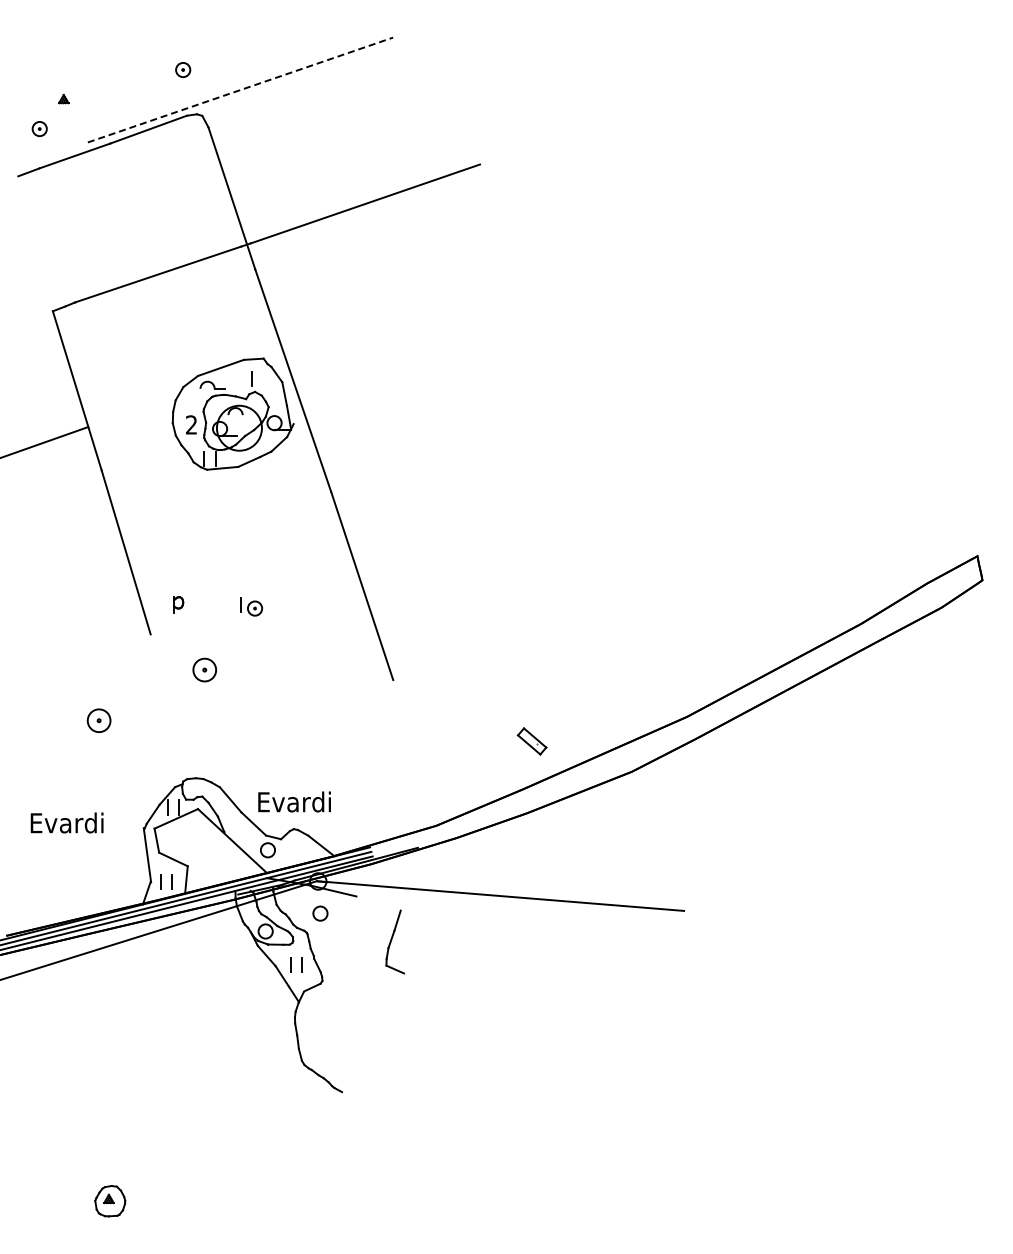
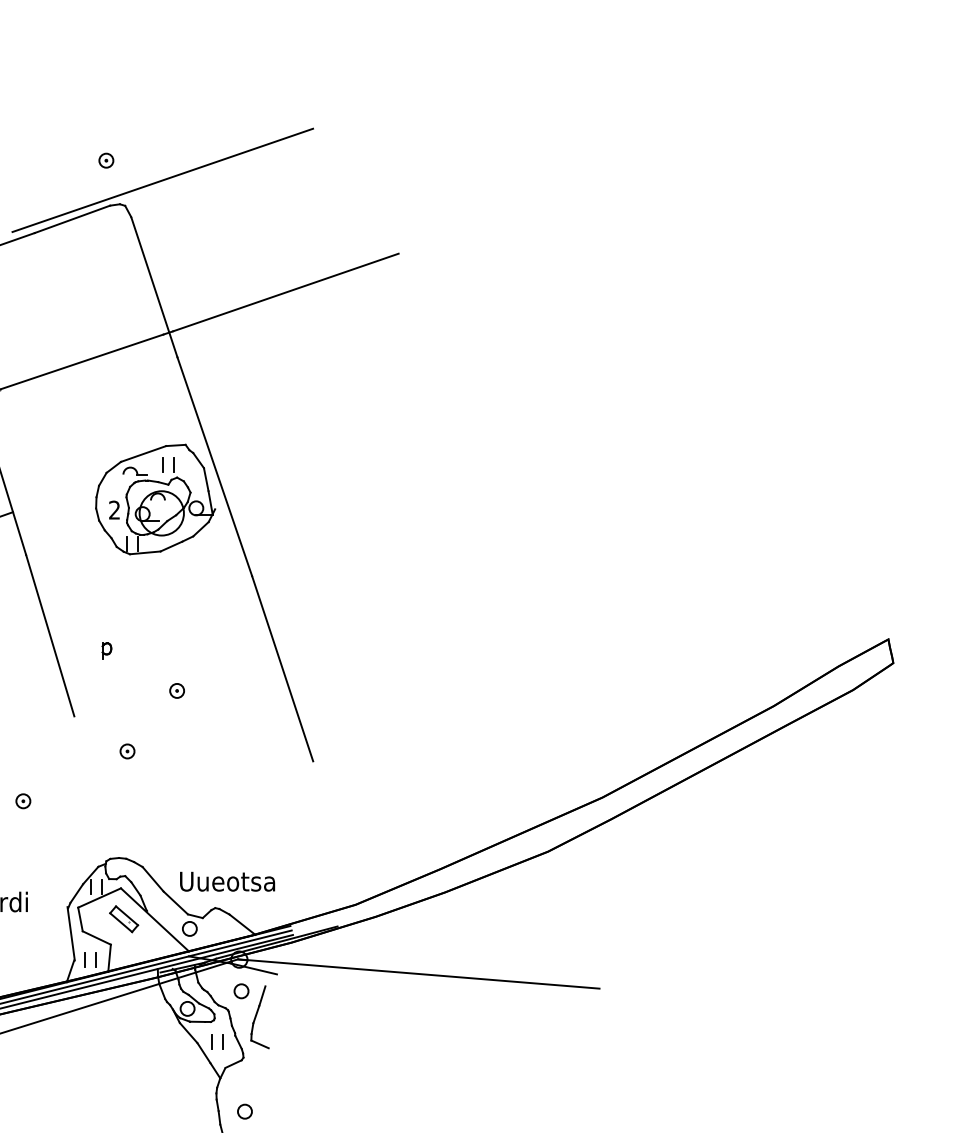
line: (240, 89) -> (162, 179), dashed -> solid
part: (178, 604) -> (106, 650), moved
line: (240, 604) -> (162, 464), moved
part: (204, 669) -> (127, 750), size x0.62
part: (98, 720) -> (22, 801), size x0.62
part: (531, 741) -> (123, 919), moved
text: (306, 801) -> (227, 880), Evardi -> Uueotsa
part: (395, 941) -> (260, 1016), moved
circle: (323, 1035) -> (244, 1111), added

